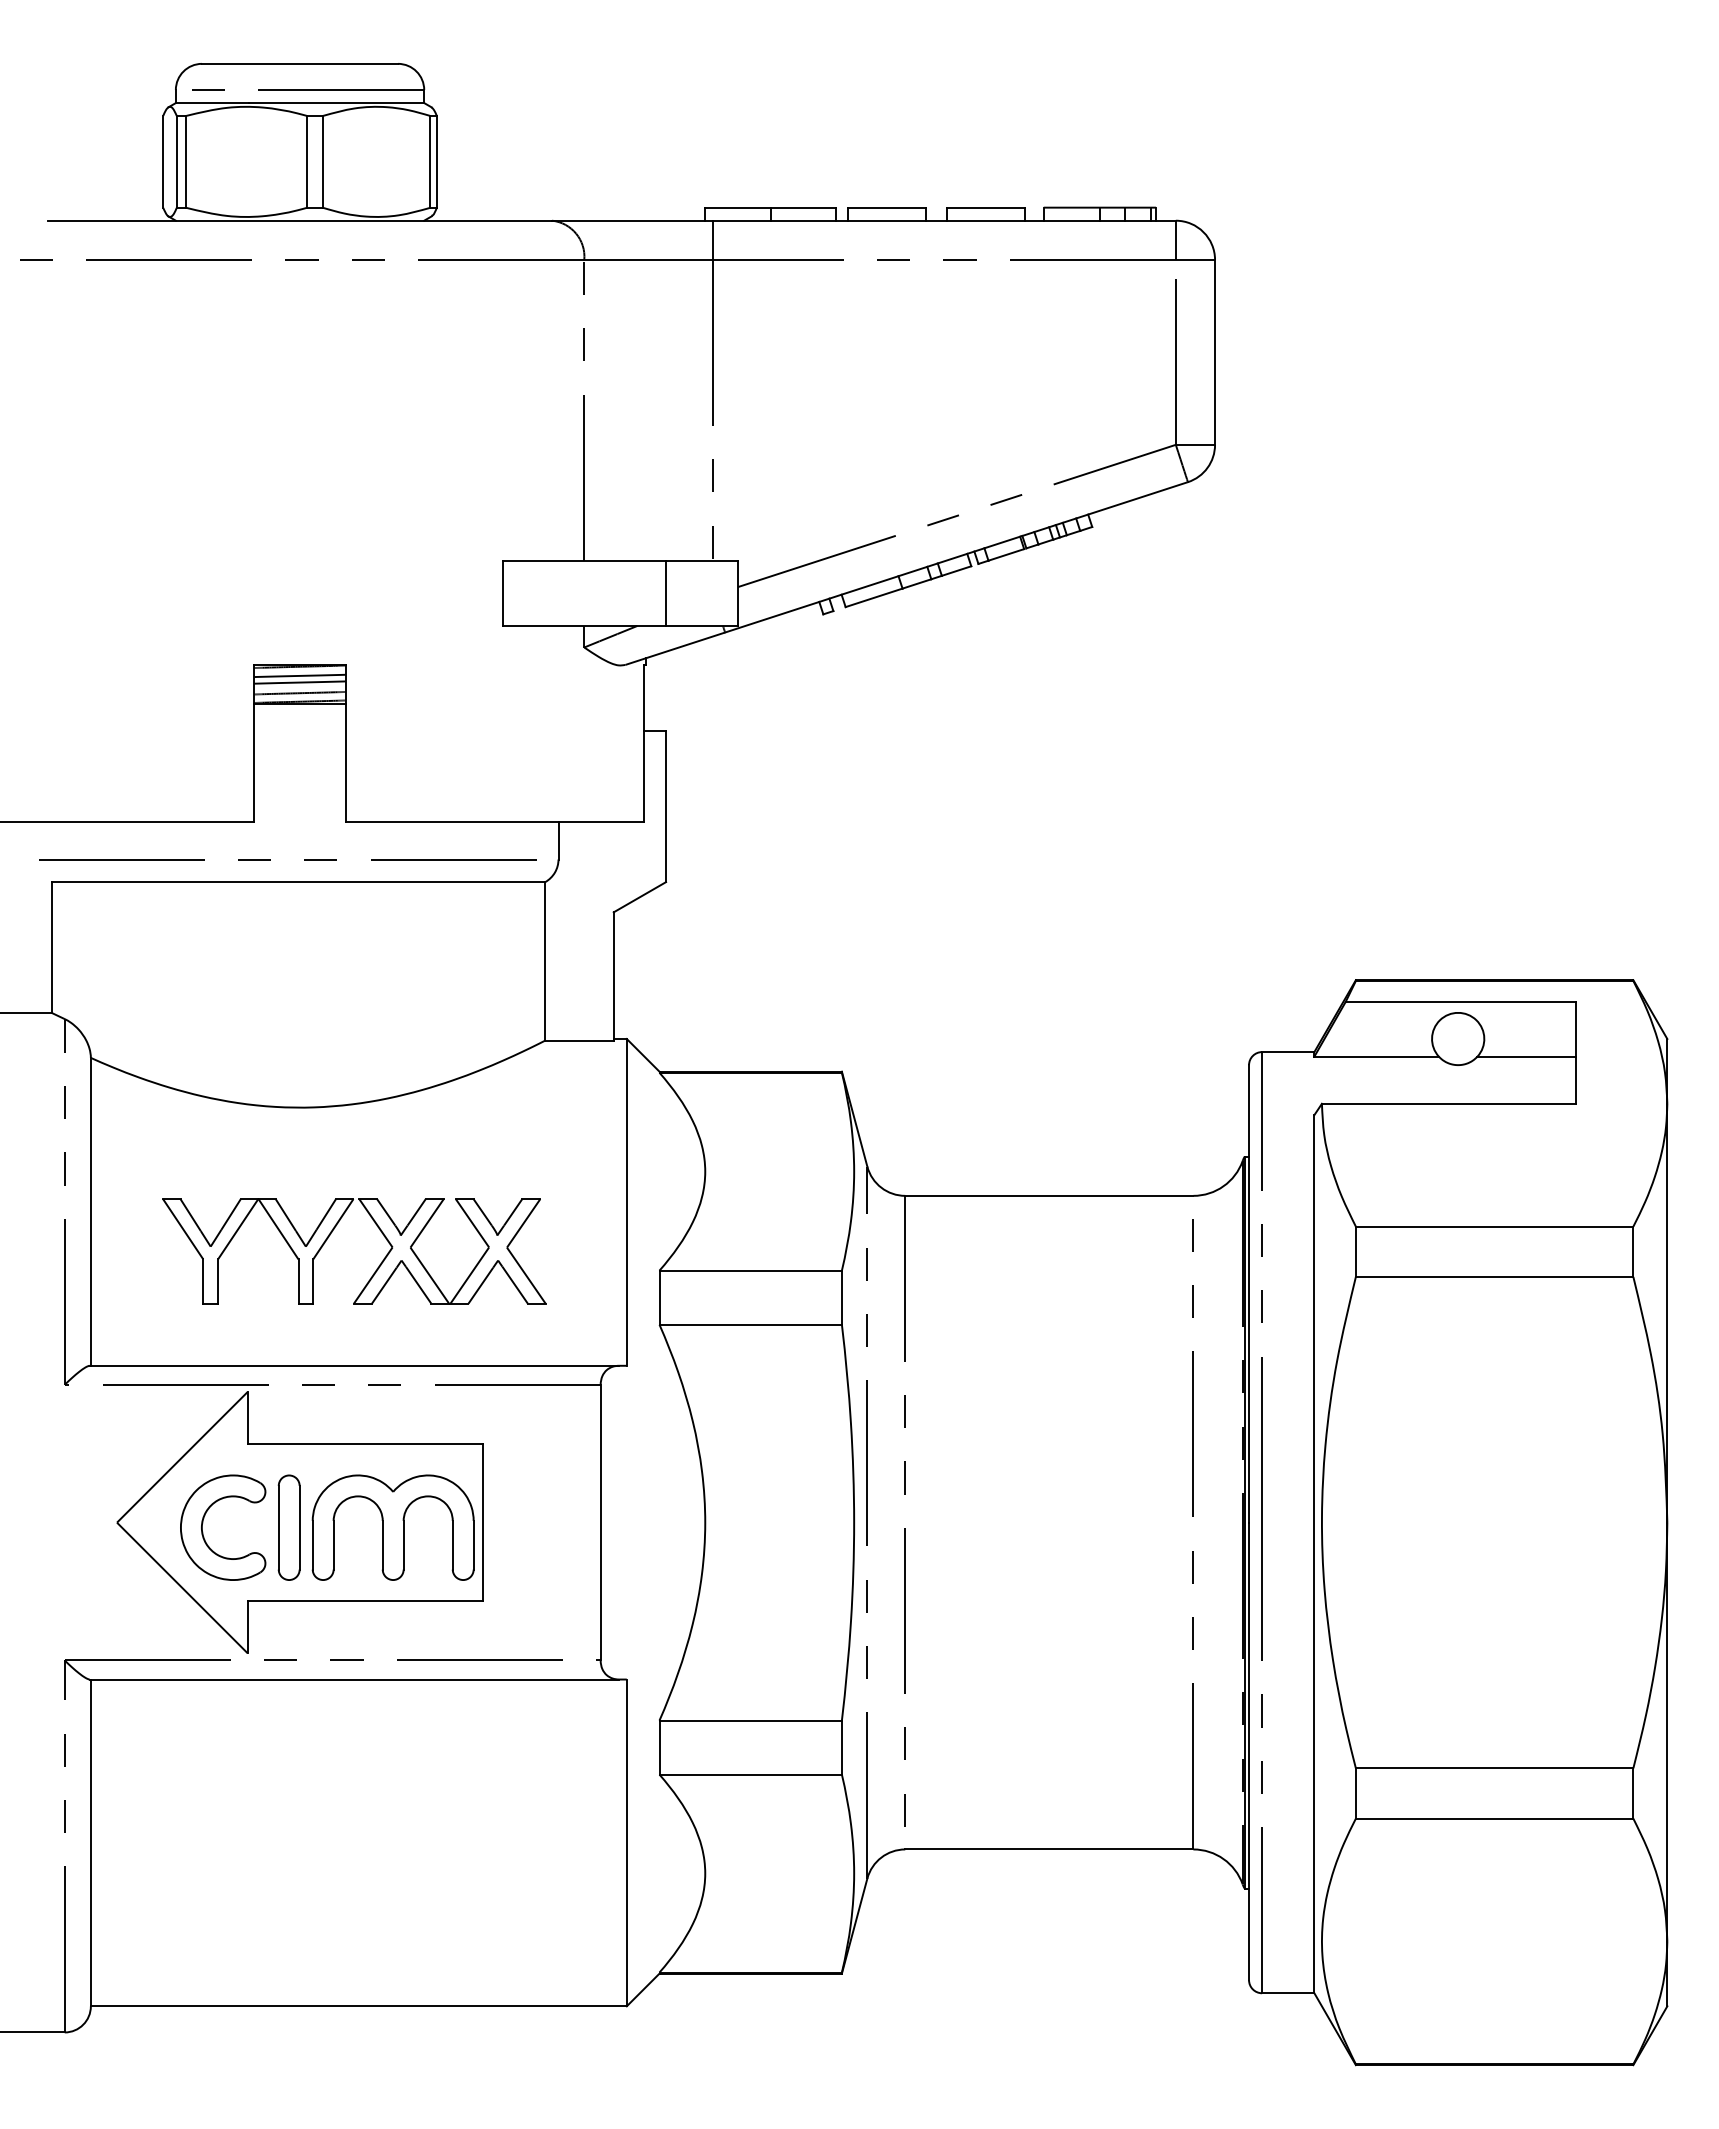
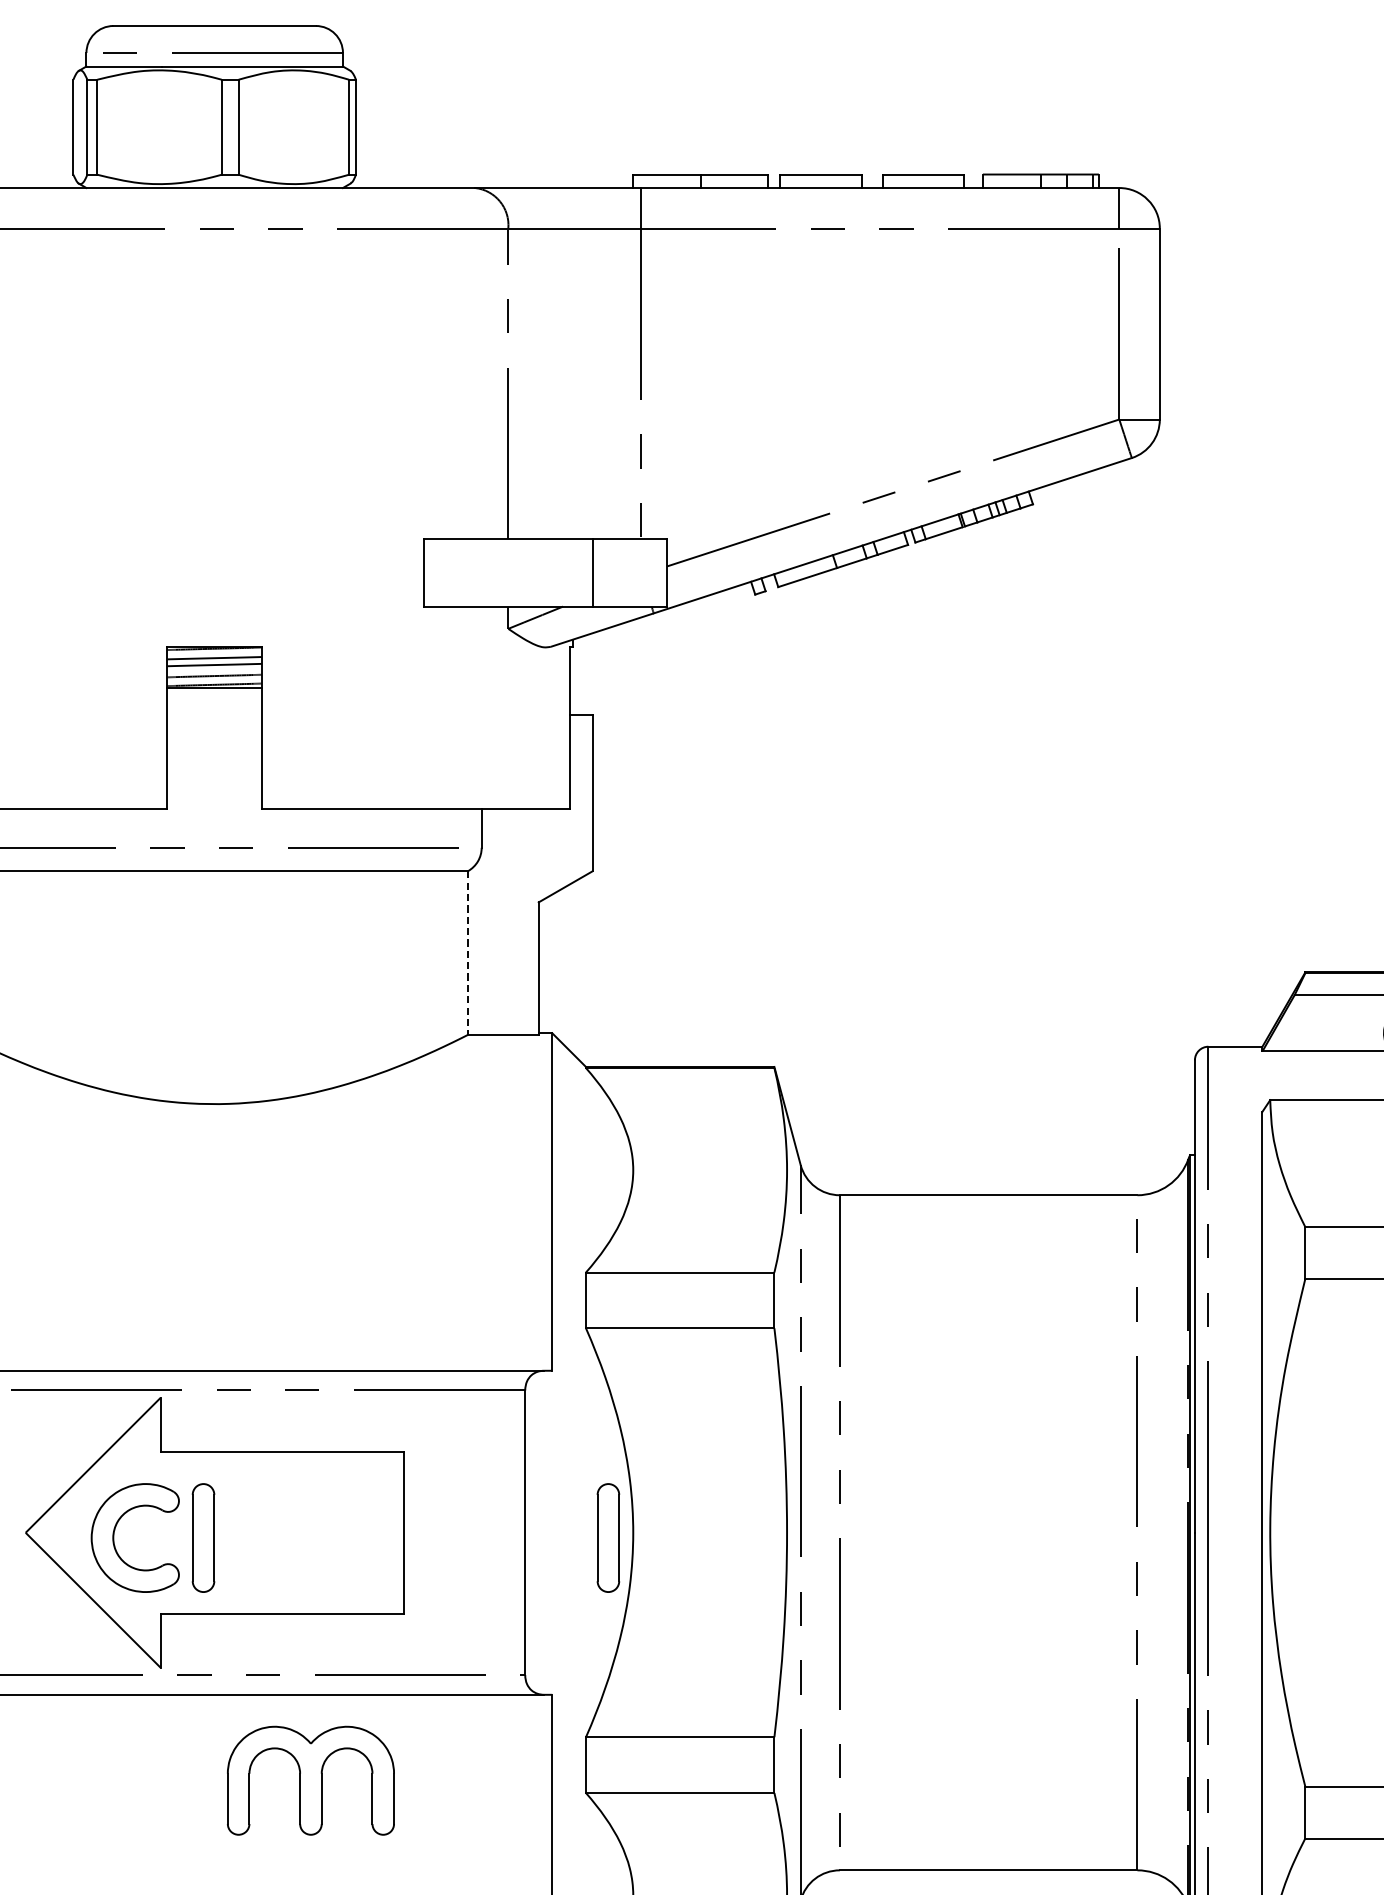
line: (545, 961) -> (468, 953), solid -> dashed
part: (377, 1267) -> (294, 1269), removed
part: (392, 1527) -> (310, 1780), moved
part: (680, 1527) -> (607, 1537), added

